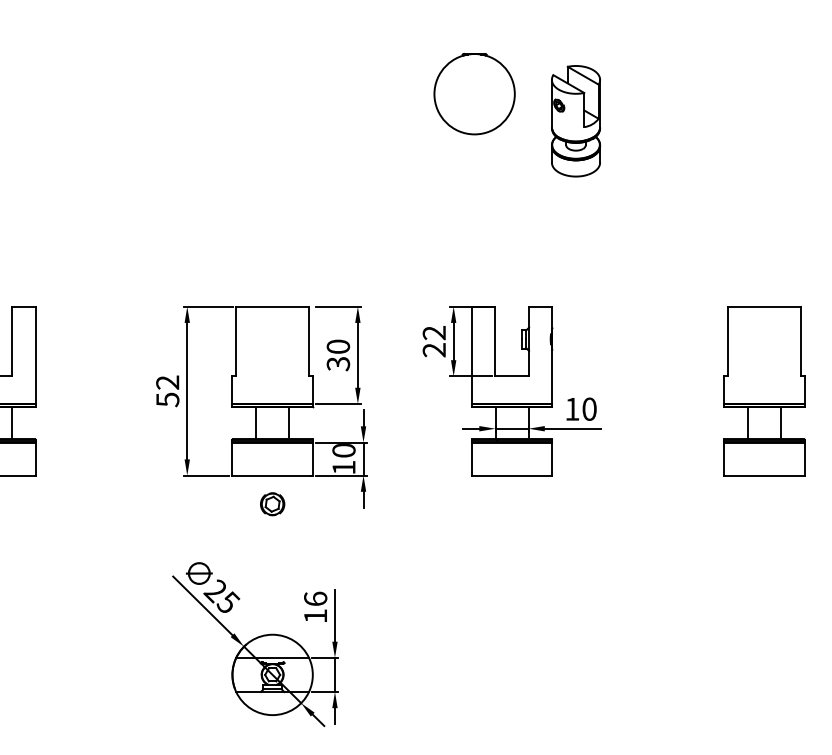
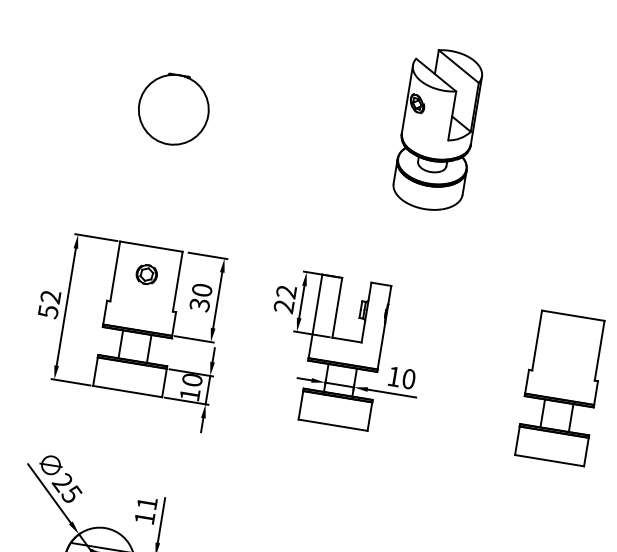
circle: (474, 94) -> (173, 110), moved
part: (575, 121) -> (437, 130), size x1.67
part: (272, 504) -> (146, 274), moved
text: (315, 598) -> (147, 503), 16 -> 11

